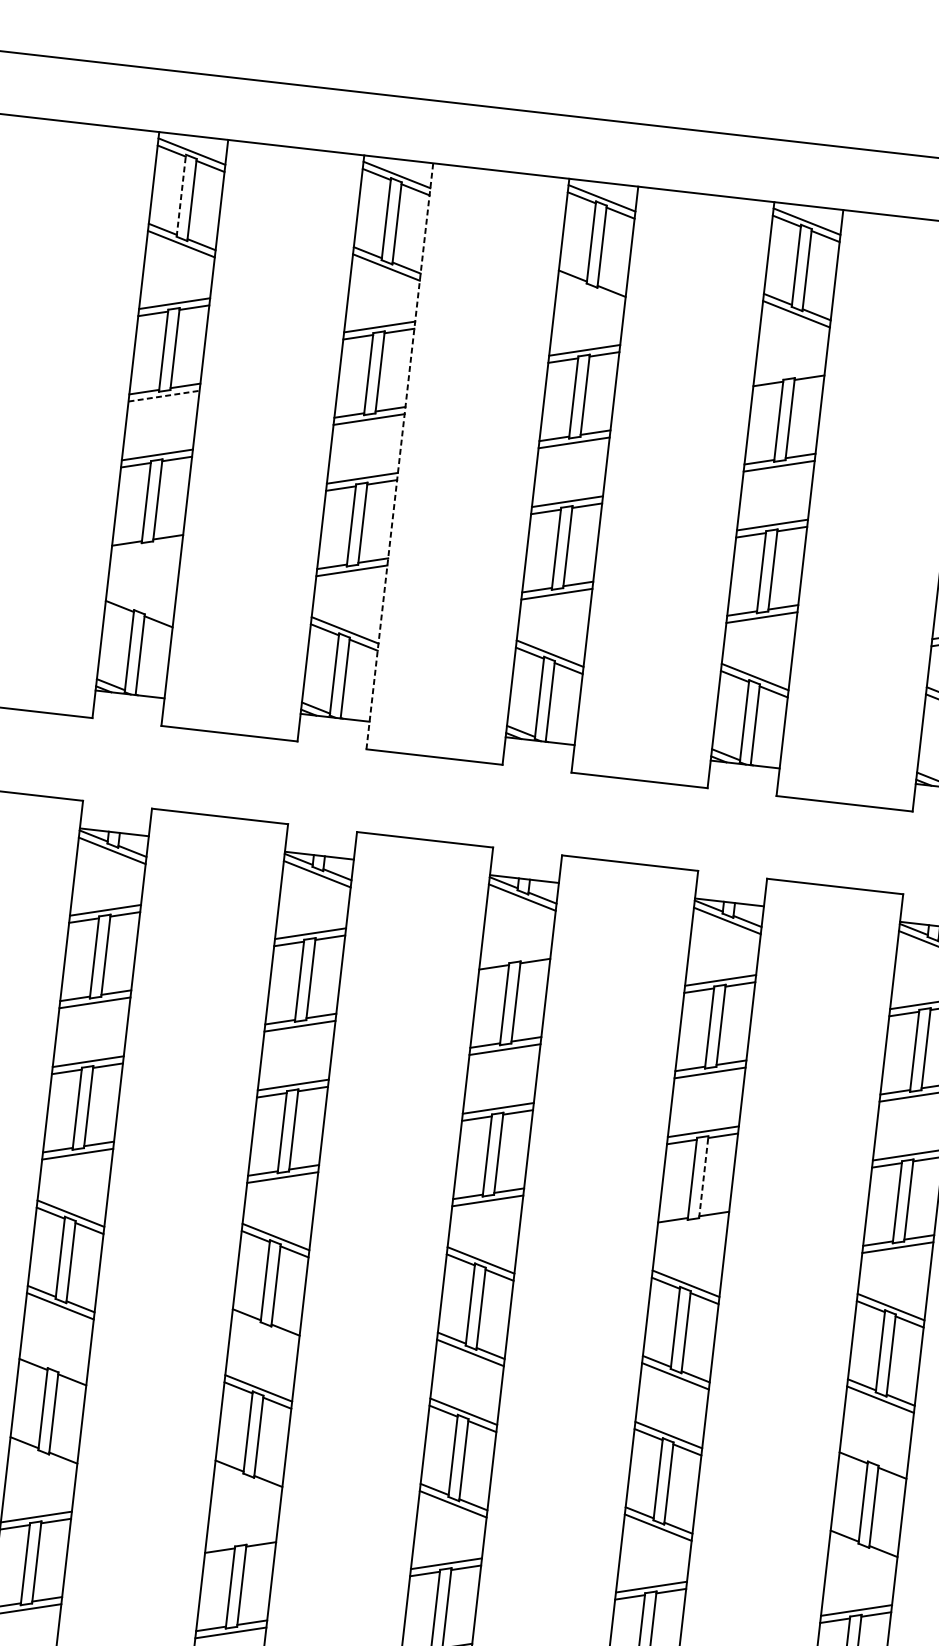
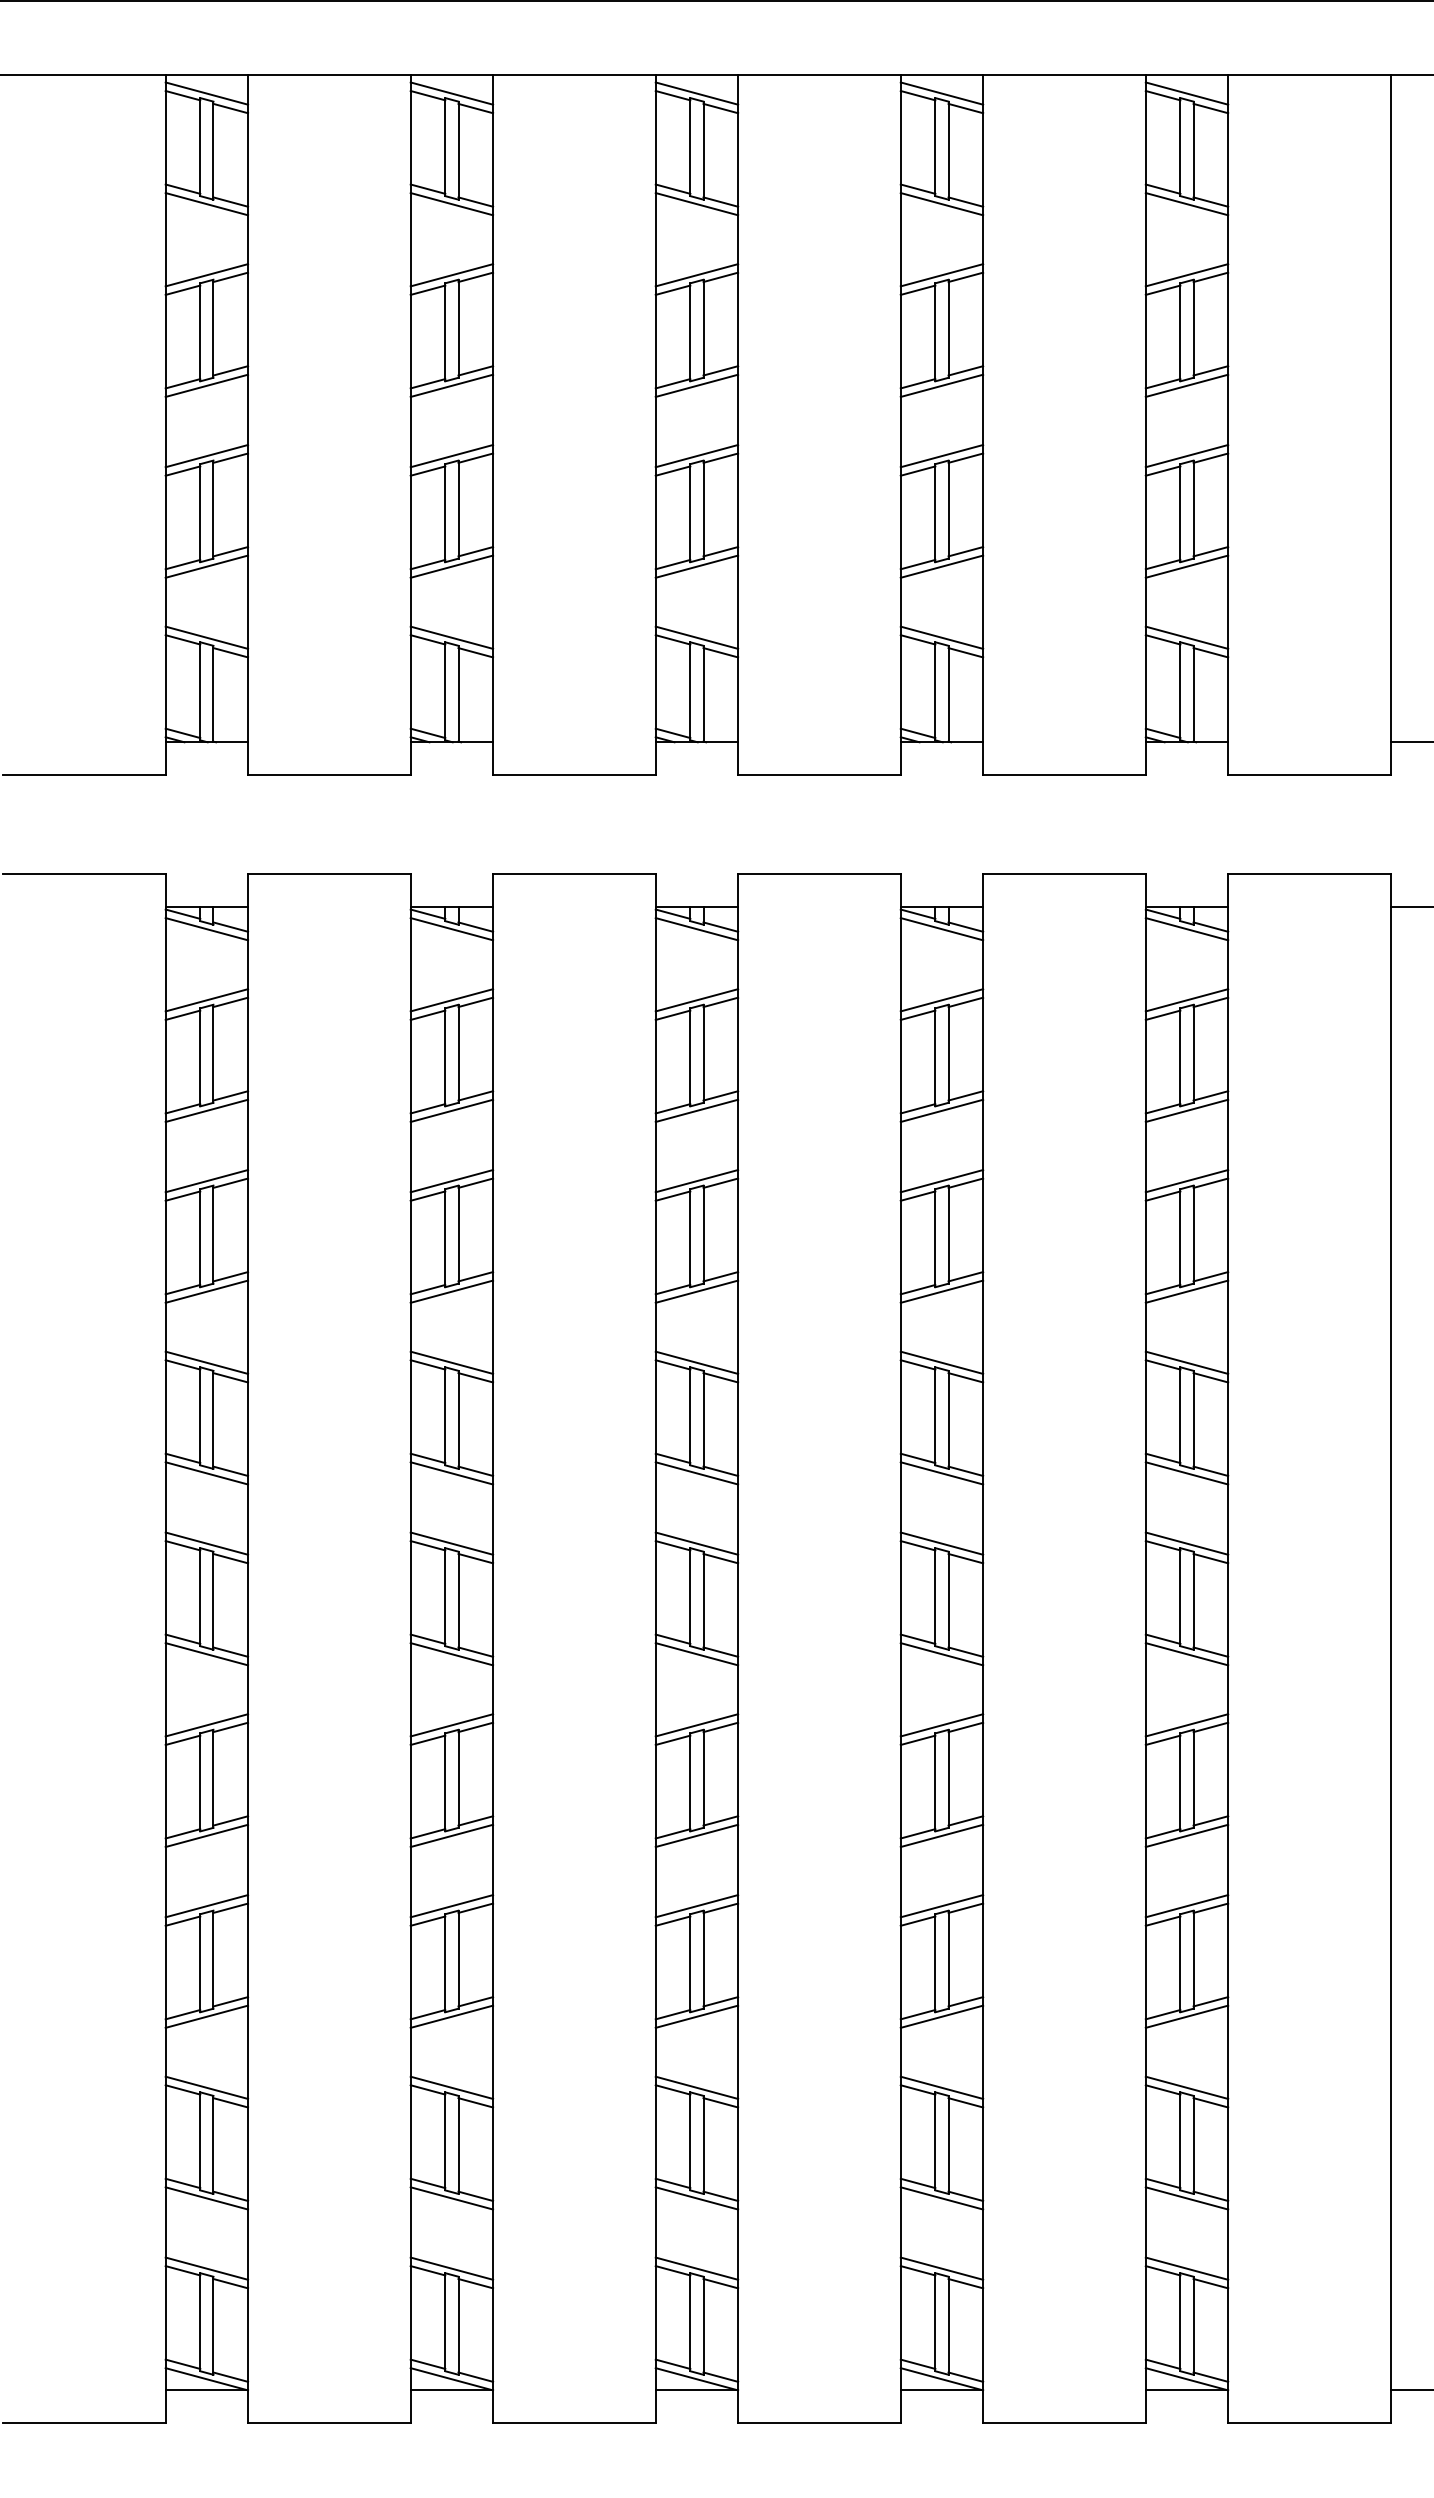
line: (181, 195) -> (200, 146), dashed -> solid
line: (591, 291) -> (696, 204), added
line: (789, 373) -> (941, 275), added
line: (163, 395) -> (206, 385), dashed -> solid
line: (400, 455) -> (493, 424), dashed -> solid
line: (146, 547) -> (206, 566), added
line: (139, 606) -> (206, 637), added
line: (515, 957) -> (696, 1000), added
line: (703, 1177) -> (948, 1234), dashed -> solid
line: (692, 1224) -> (941, 1291), added
line: (265, 1329) -> (451, 1473), added
line: (53, 1364) -> (206, 1543), added
line: (42, 1457) -> (206, 1654), added
line: (873, 1458) -> (1186, 1543), added
line: (247, 1481) -> (451, 1654), added
line: (241, 1540) -> (451, 1725), added
line: (862, 1551) -> (1186, 1654), added

